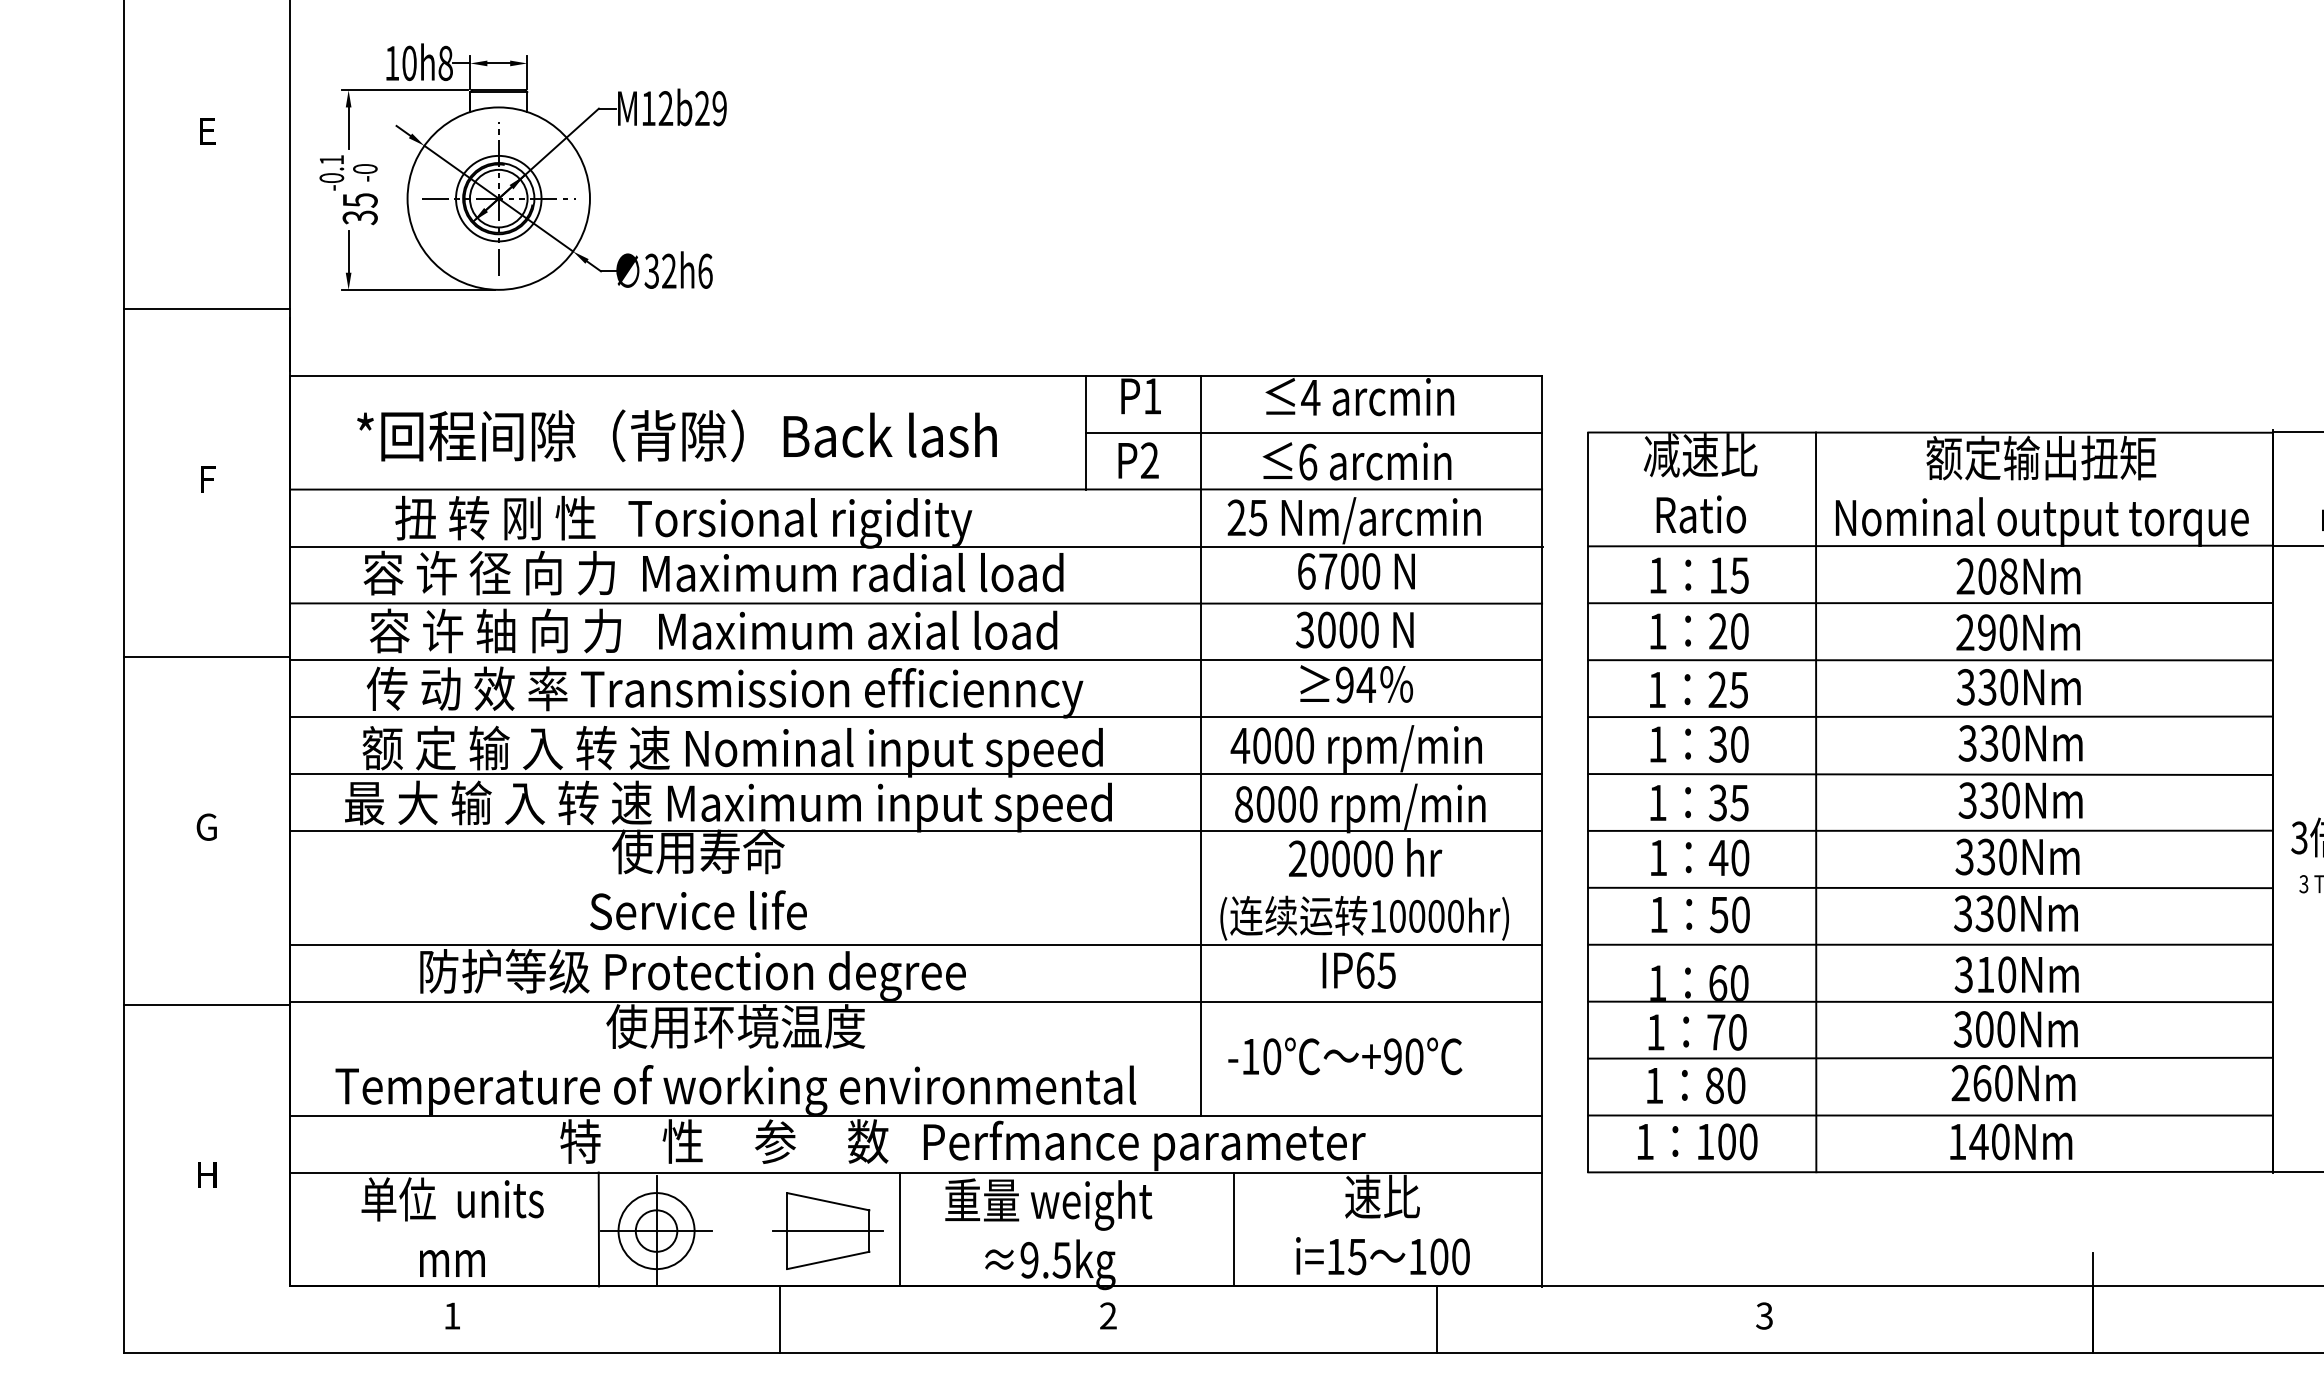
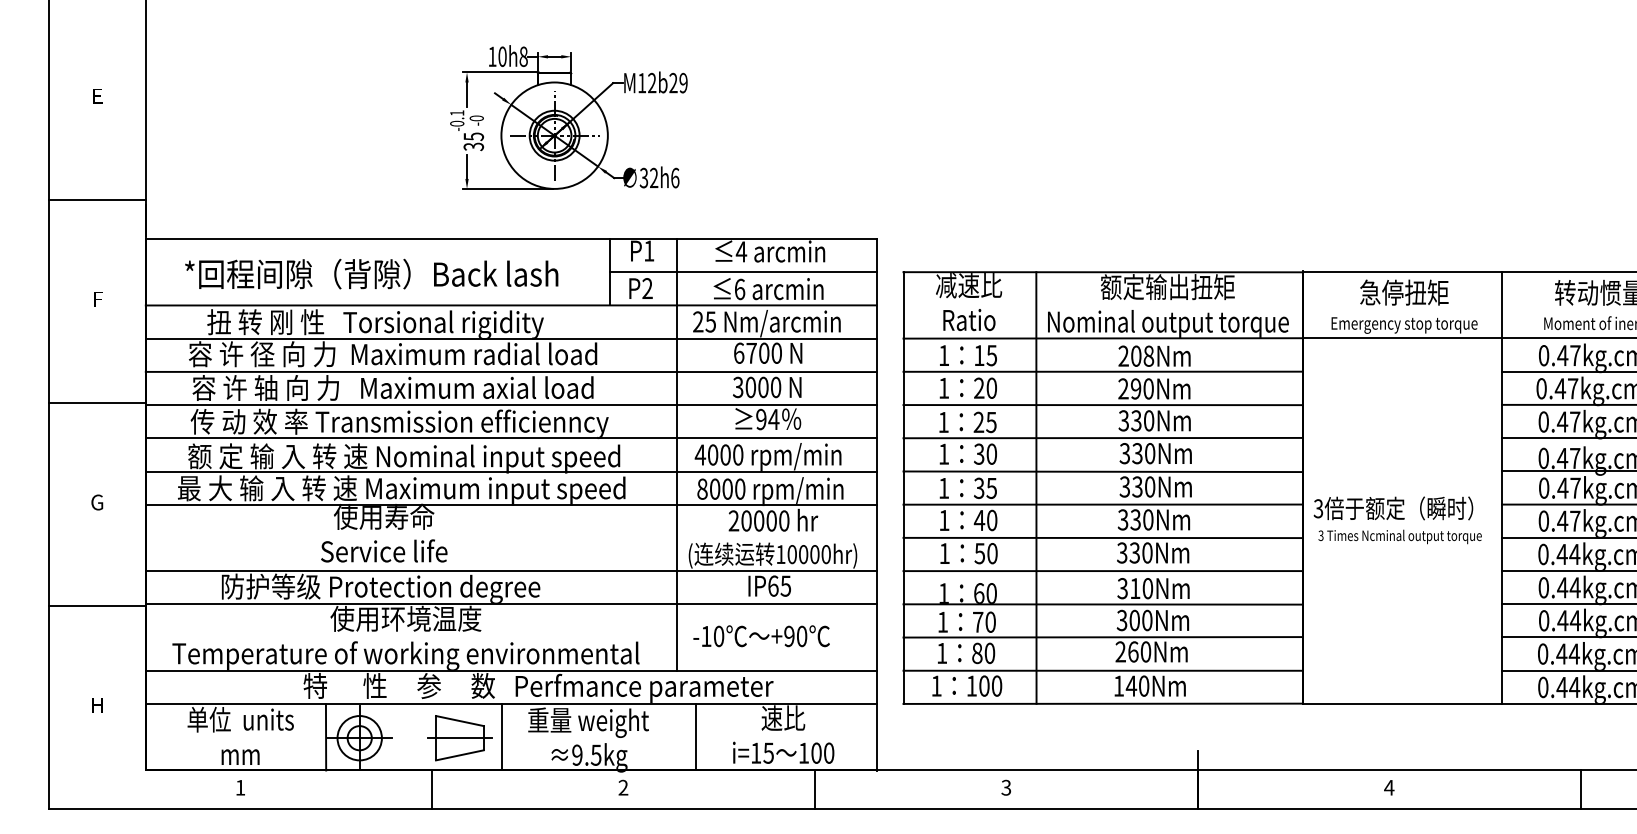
part: (522, 167) -> (568, 117), moved

